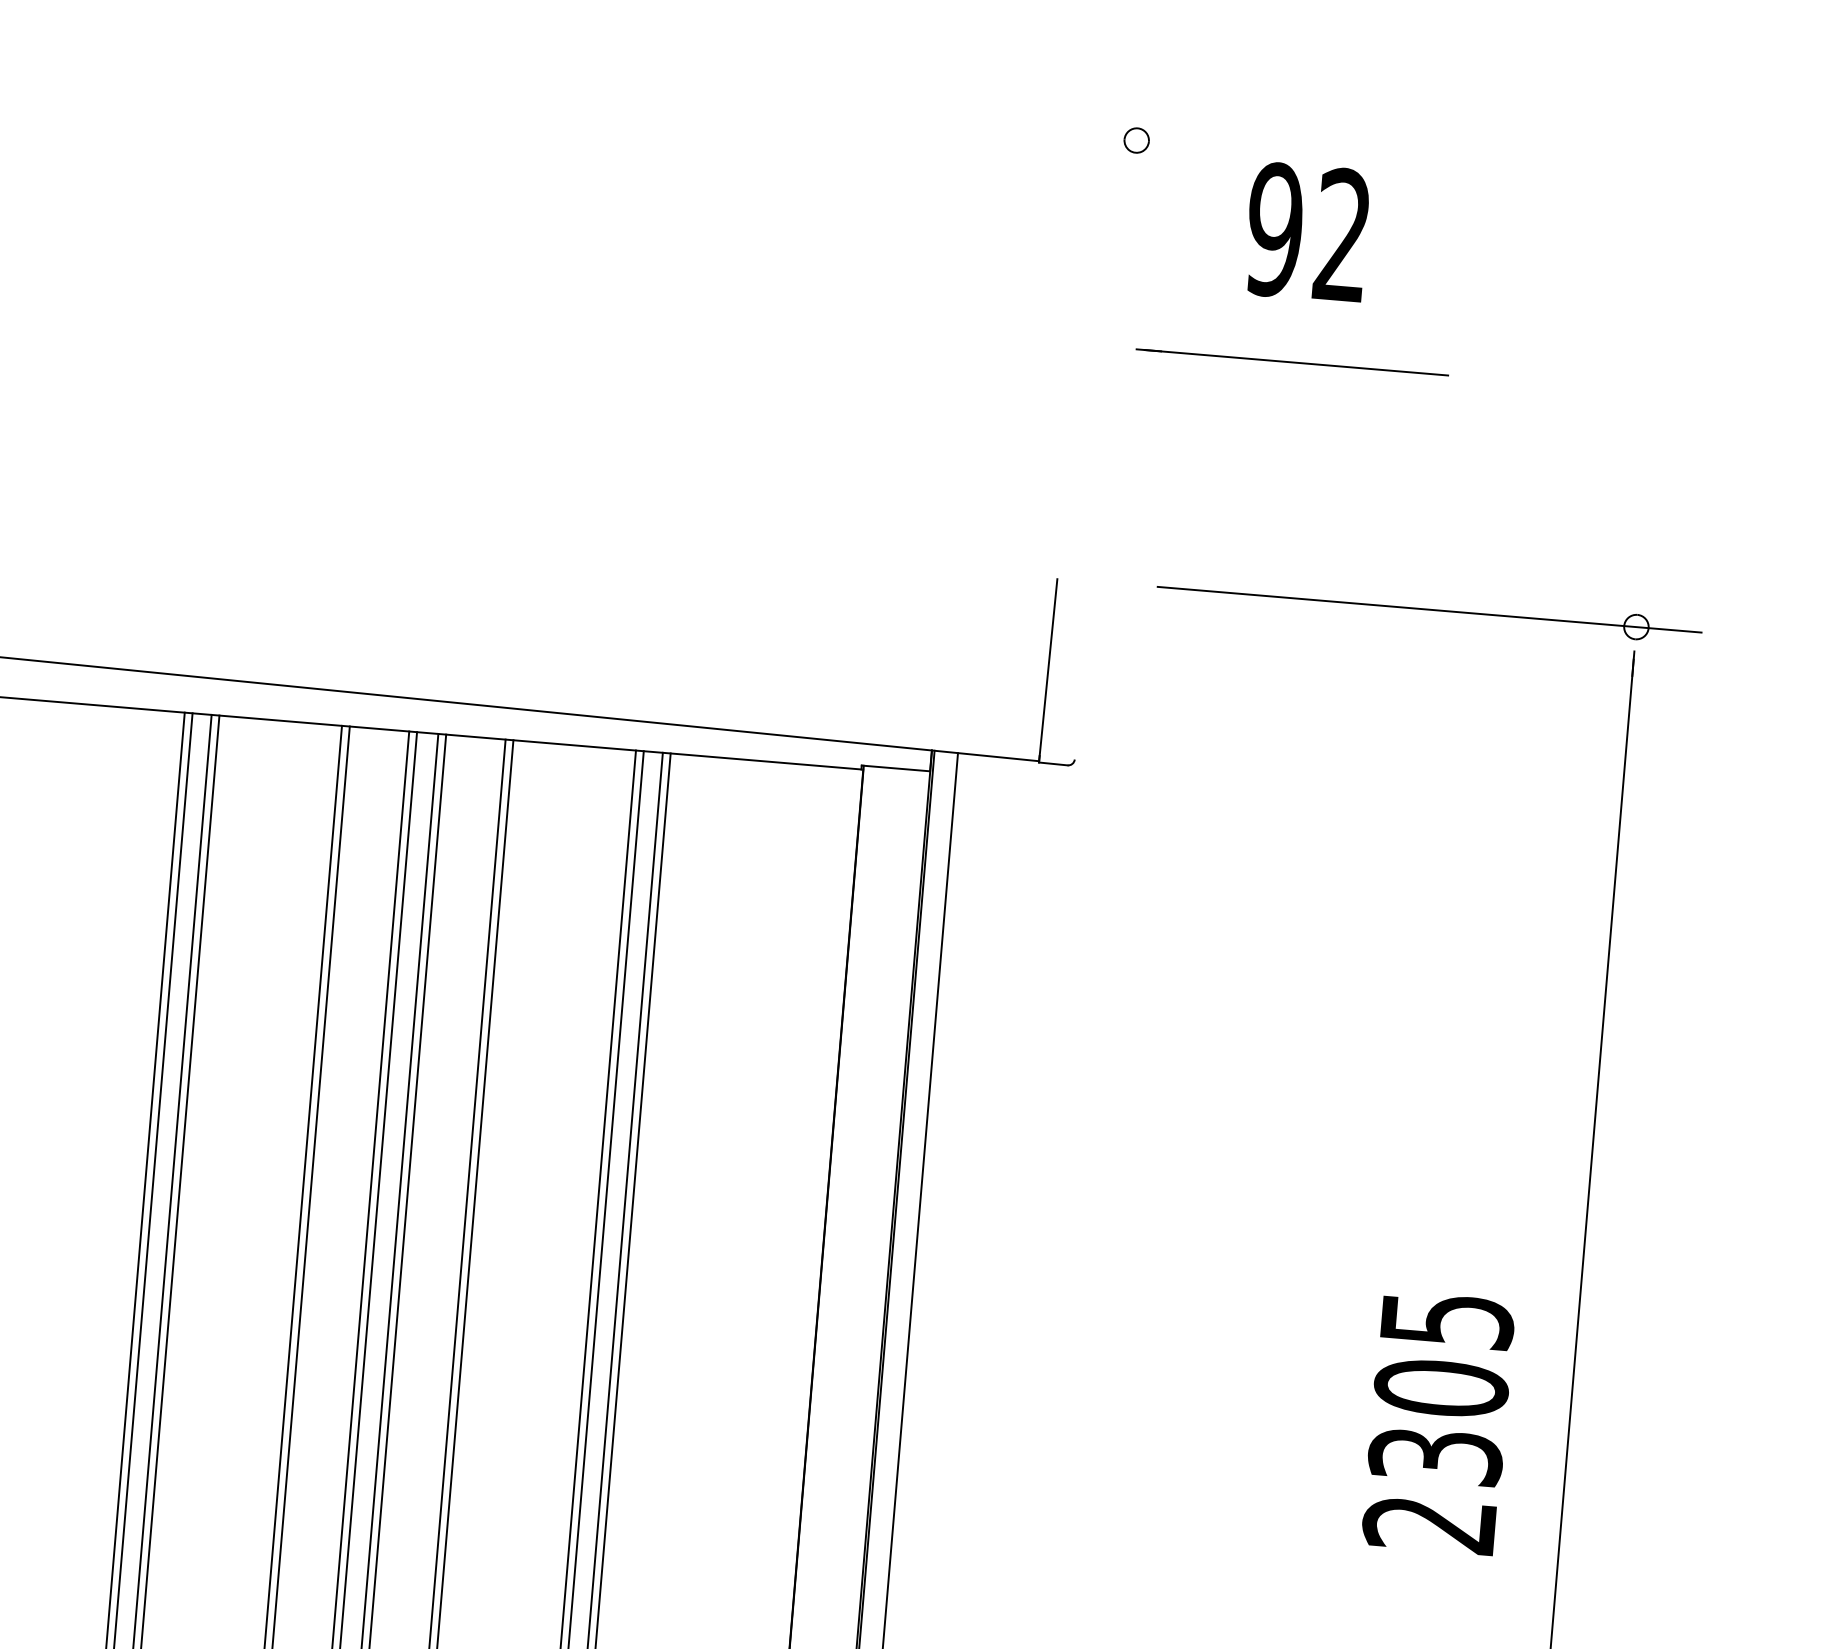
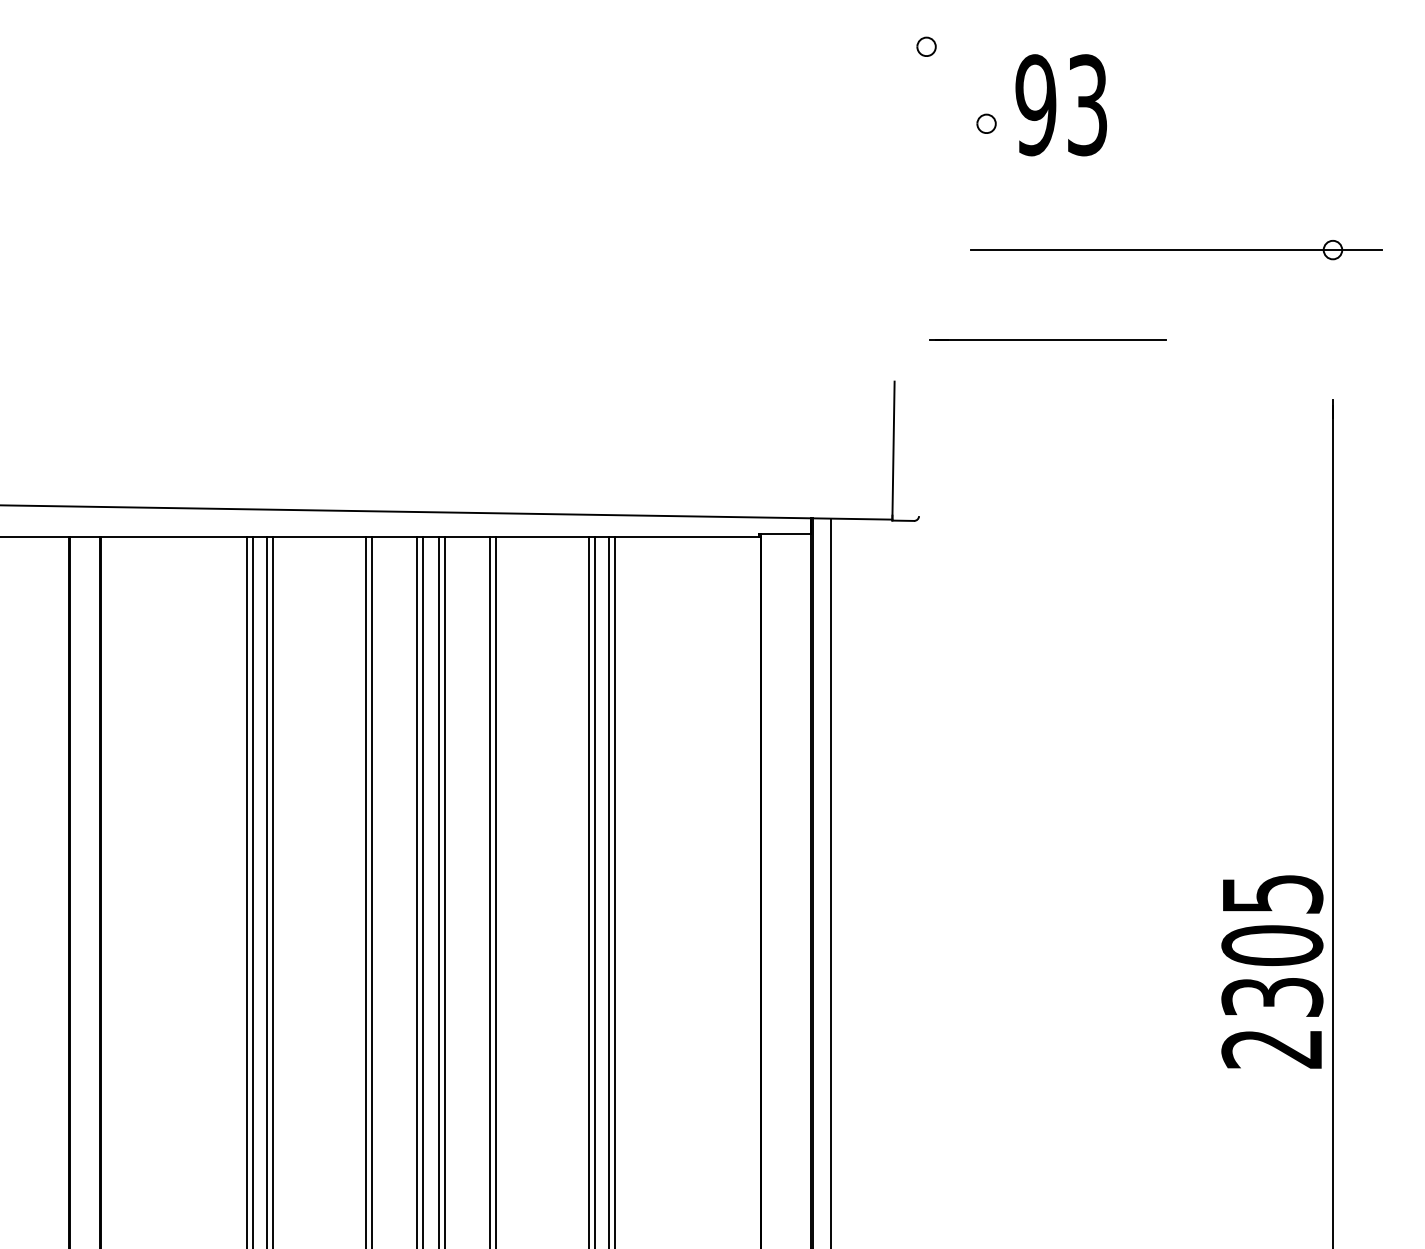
text: (1342, 235) -> (1087, 105), 92 -> 93
part: (1207, 248) -> (986, 123), added
line: (1292, 361) -> (1047, 339), moved
part: (1429, 610) -> (1176, 250), moved
text: (1438, 1422) -> (1272, 971), moved

